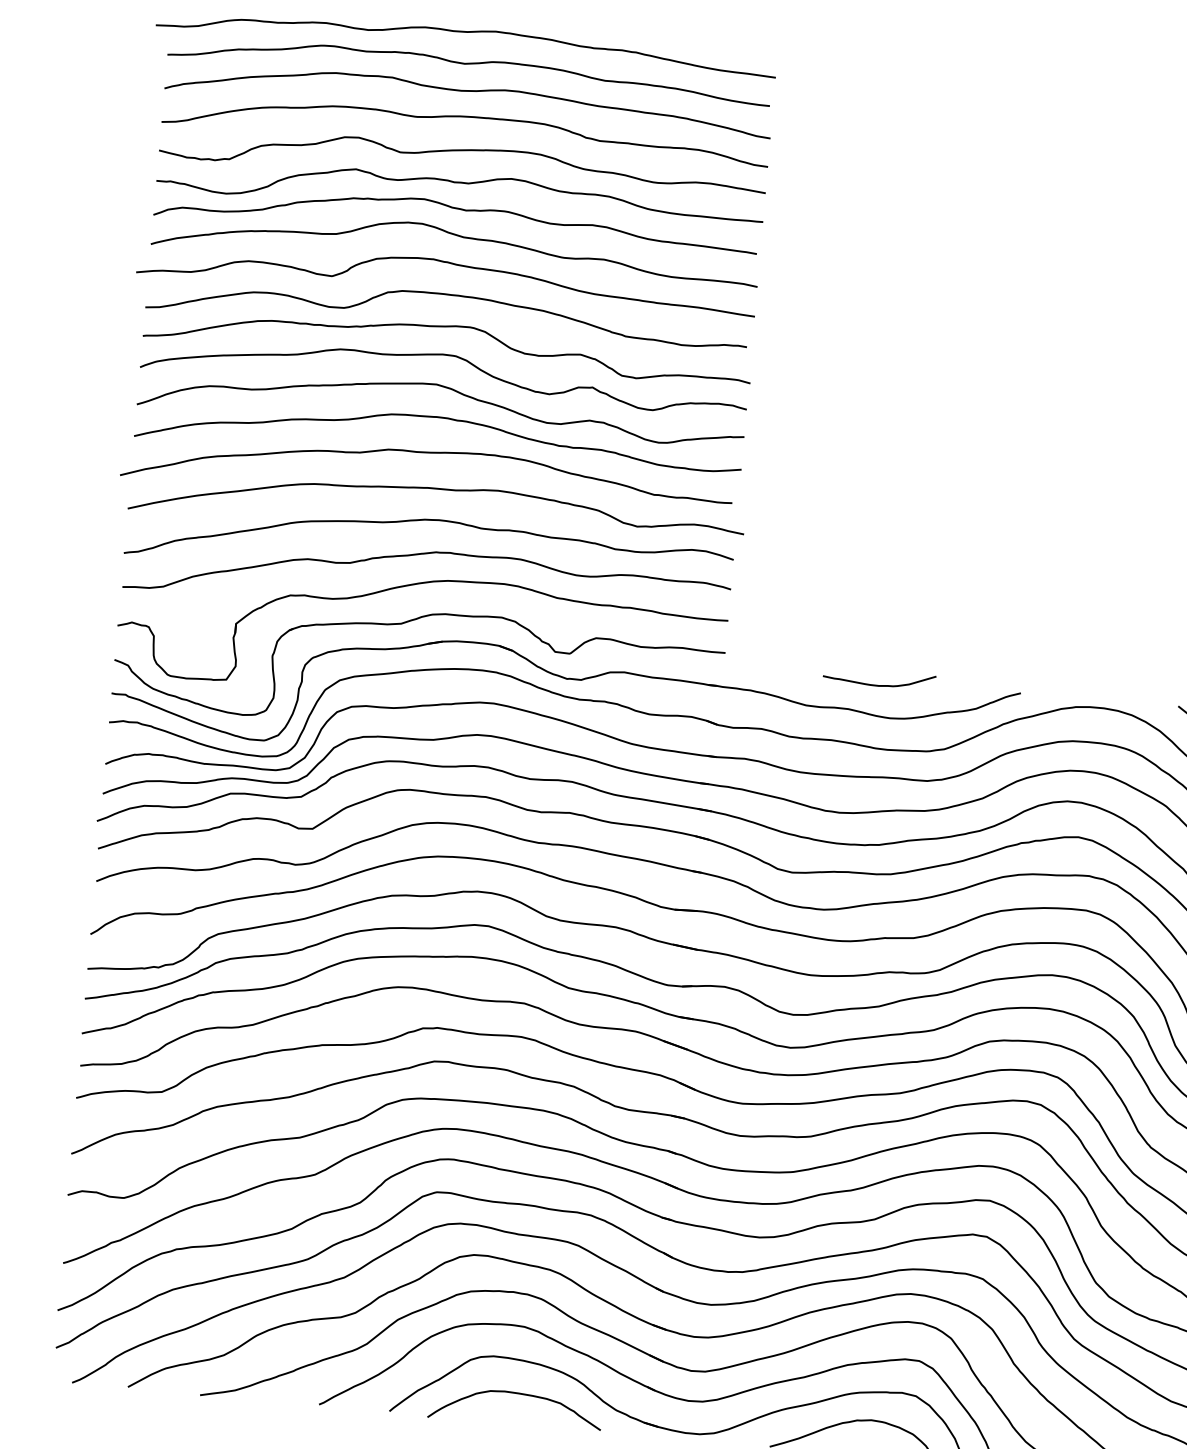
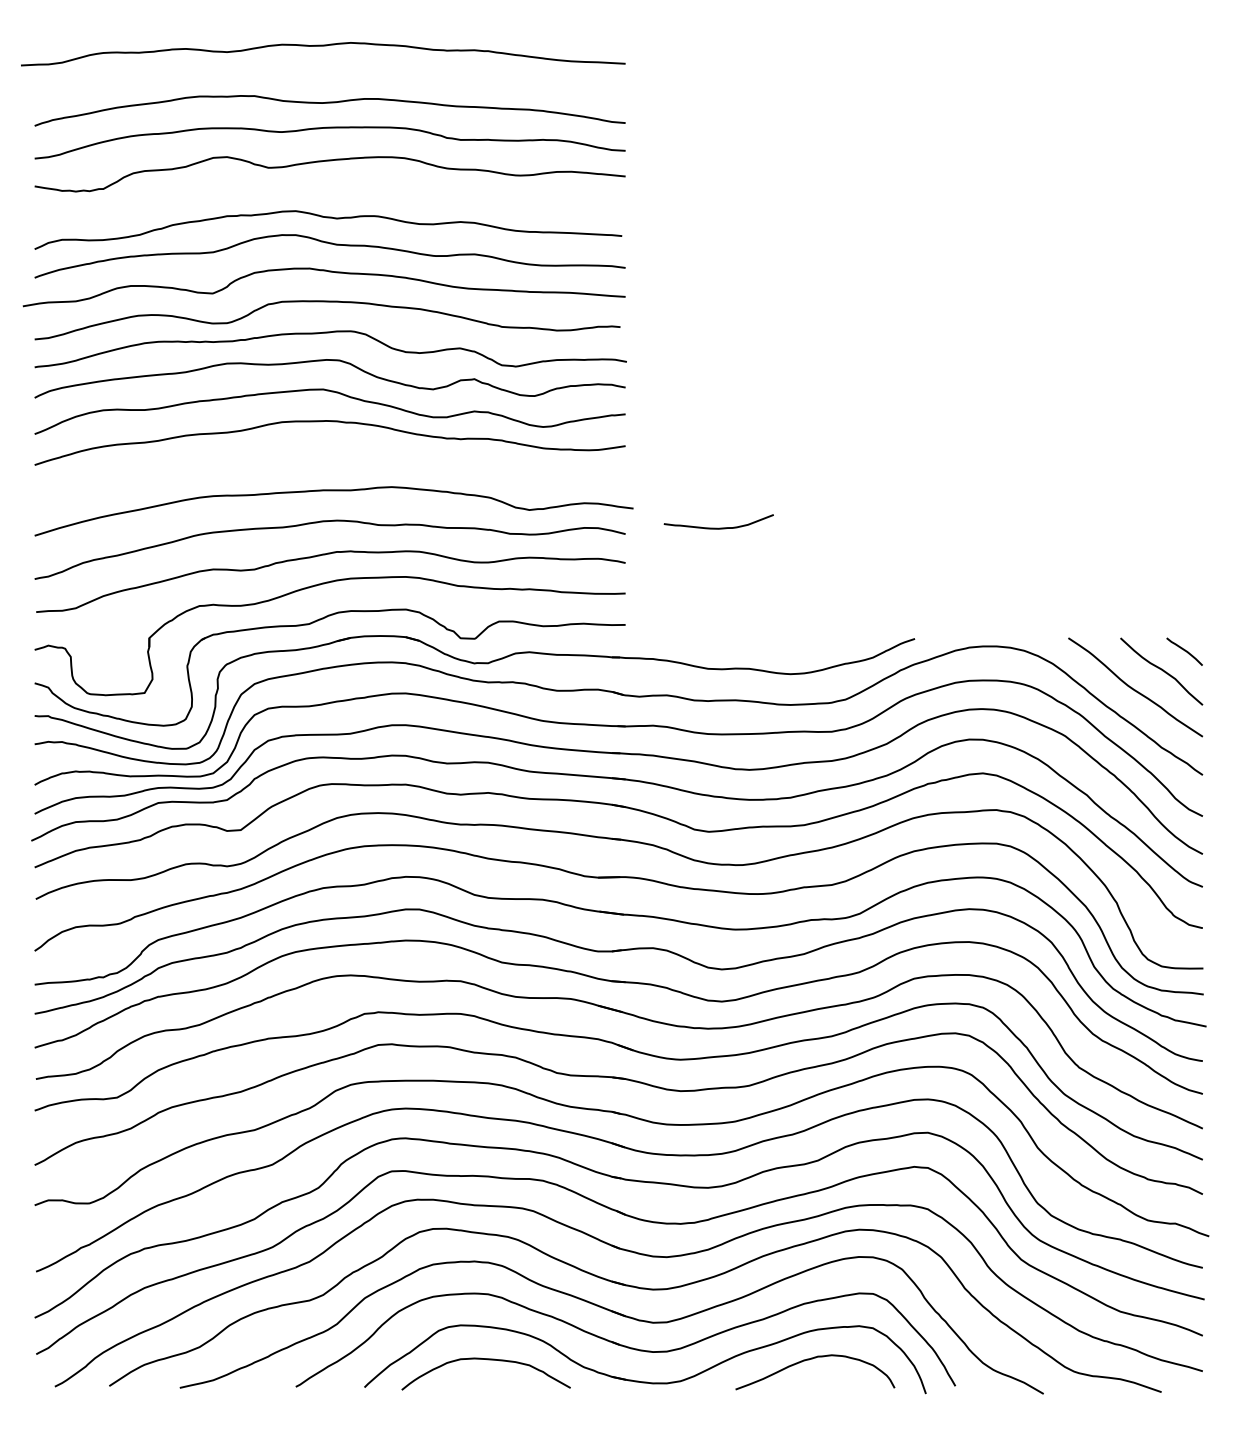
curve: (467, 64) -> (326, 77), removed
curve: (456, 183) -> (325, 193), removed
curve: (425, 453) -> (318, 457), removed
curve: (878, 684) -> (718, 527), moved

